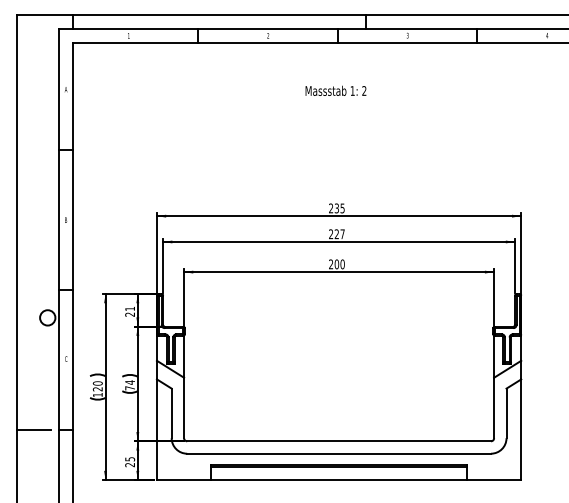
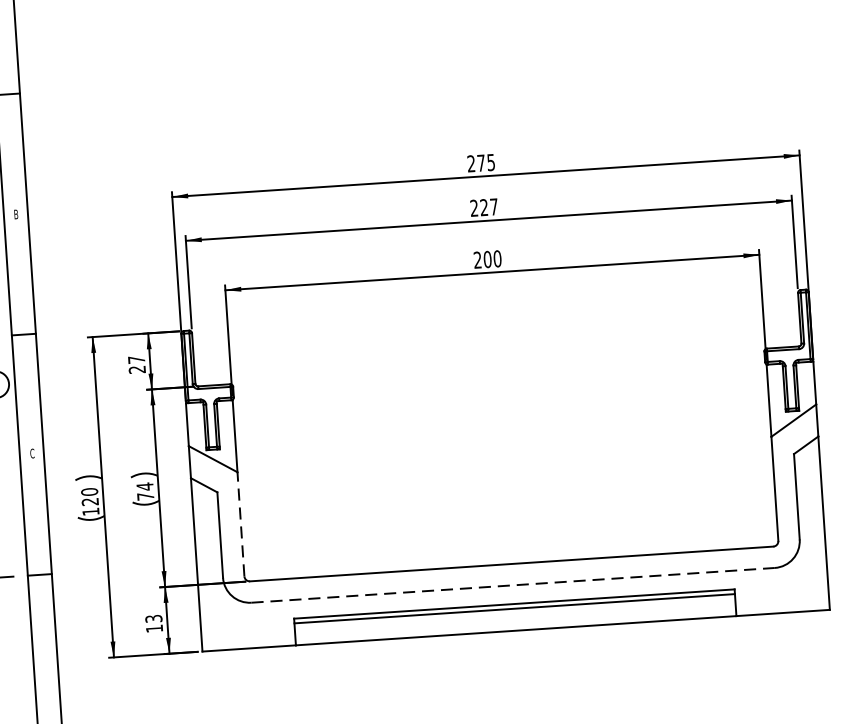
text: (336, 208) -> (480, 163), 235 -> 275
text: (129, 308) -> (135, 359), 21 -> 27
line: (184, 407) -> (241, 523), solid -> dashed
line: (339, 453) -> (513, 584), solid -> dashed
text: (129, 462) -> (153, 624), 25 -> 13

